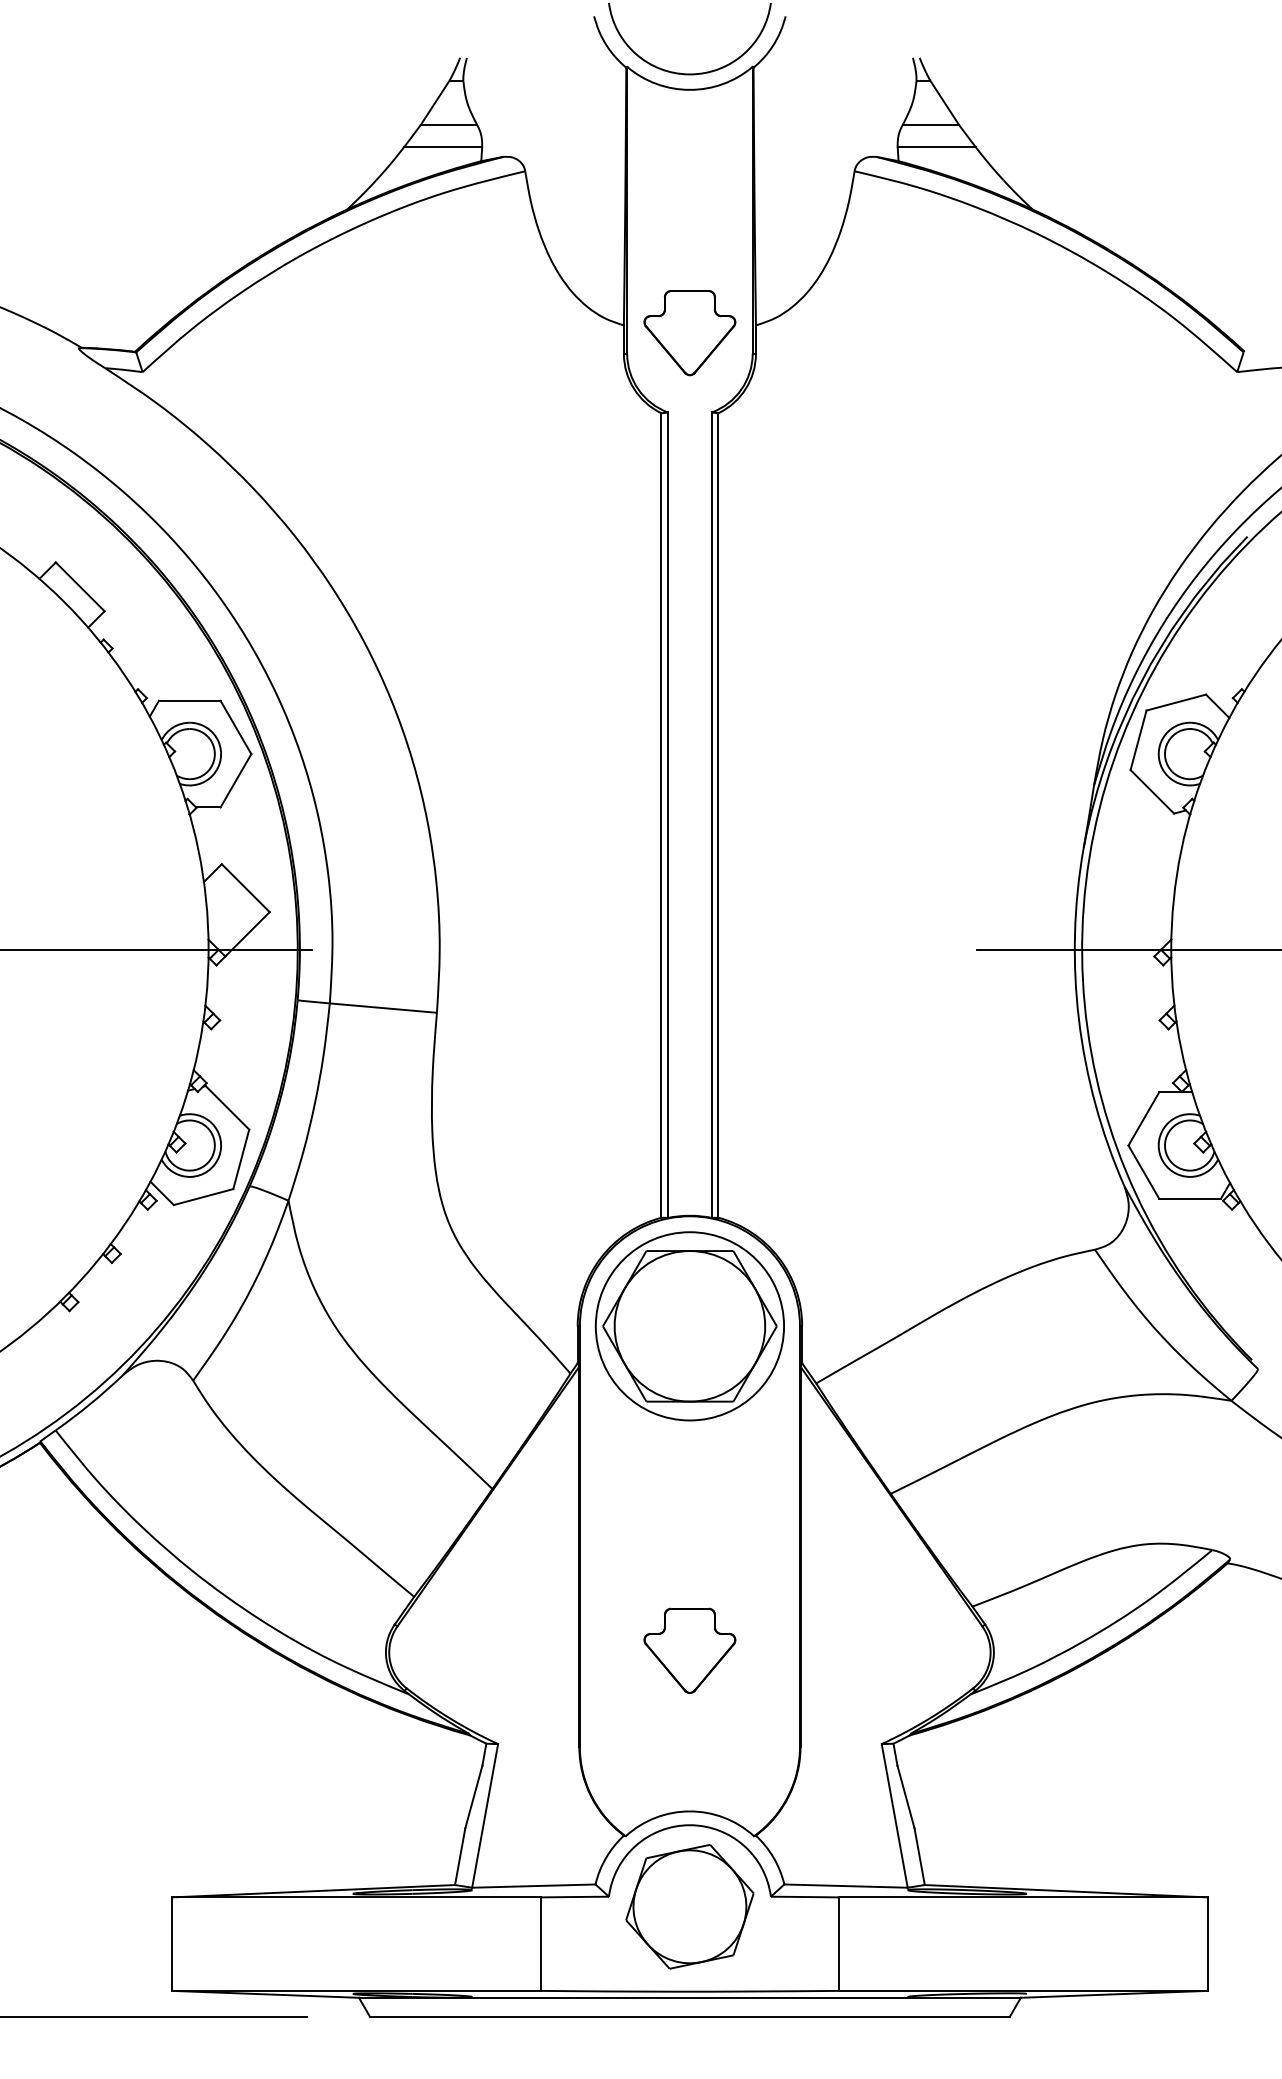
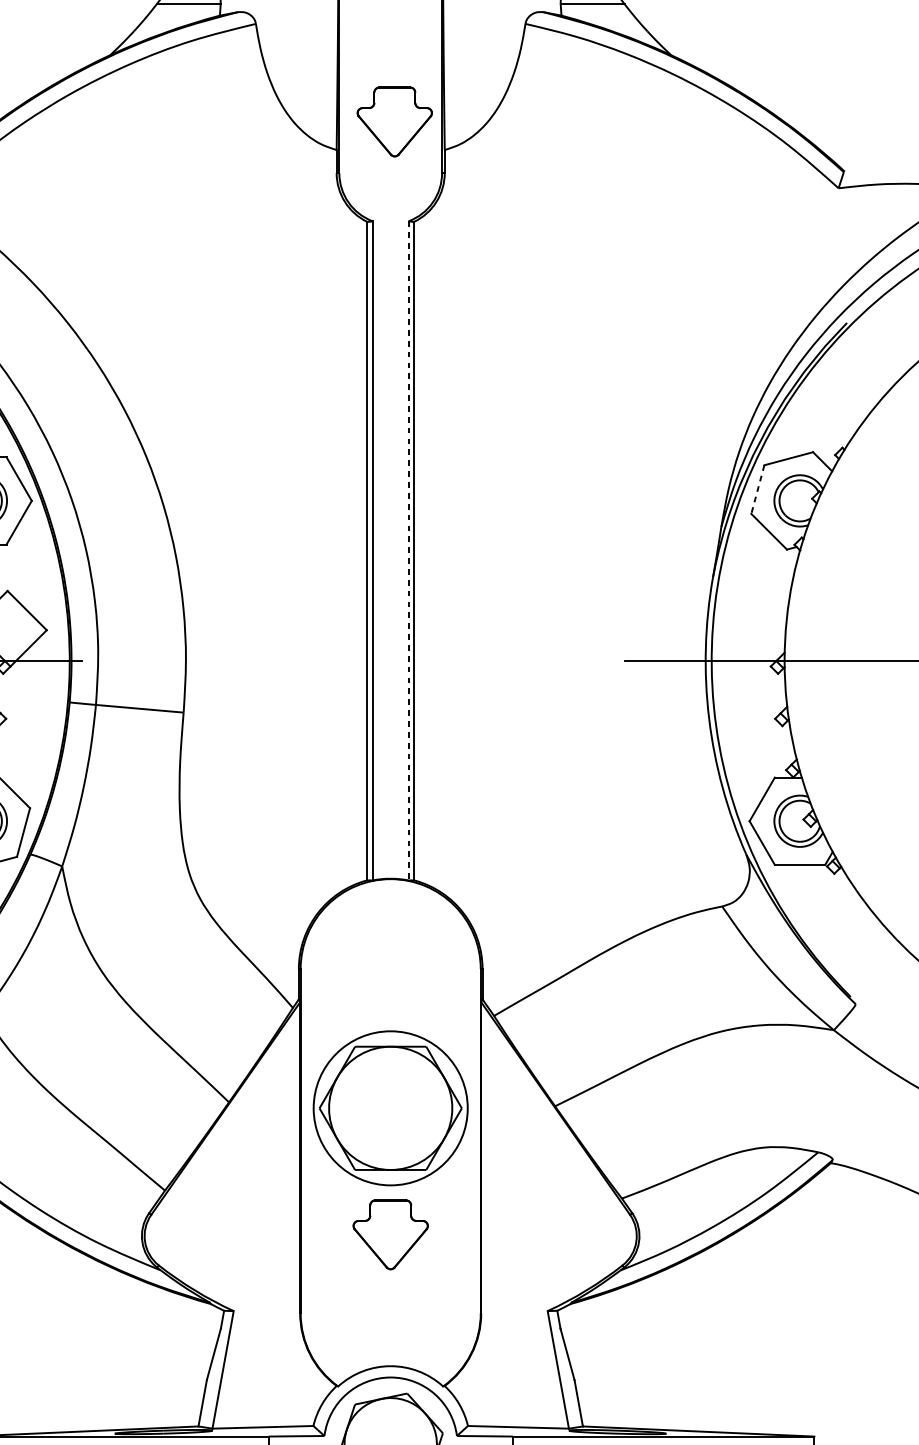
part: (689, 333) -> (394, 122), moved
line: (1138, 740) -> (757, 489), solid -> dashed
line: (711, 815) -> (408, 551), solid -> dashed
part: (689, 1326) -> (390, 1108), moved

